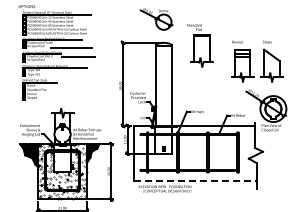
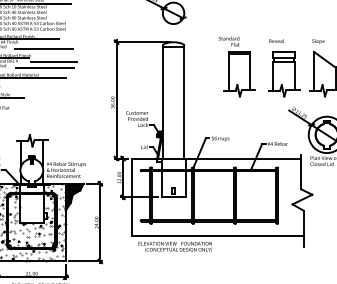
part: (200, 45) -> (237, 66), moved
line: (71, 61) -> (44, 68), added
line: (195, 181) -> (217, 236), dashed -> solid

